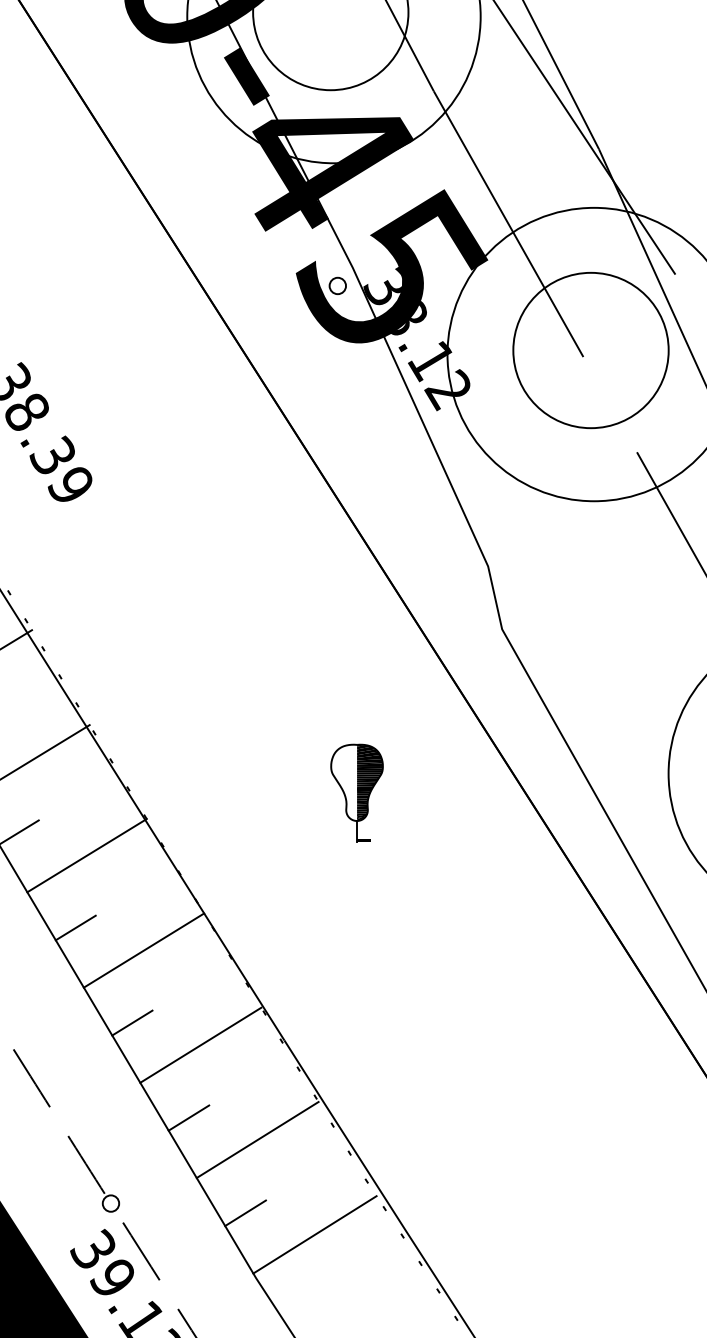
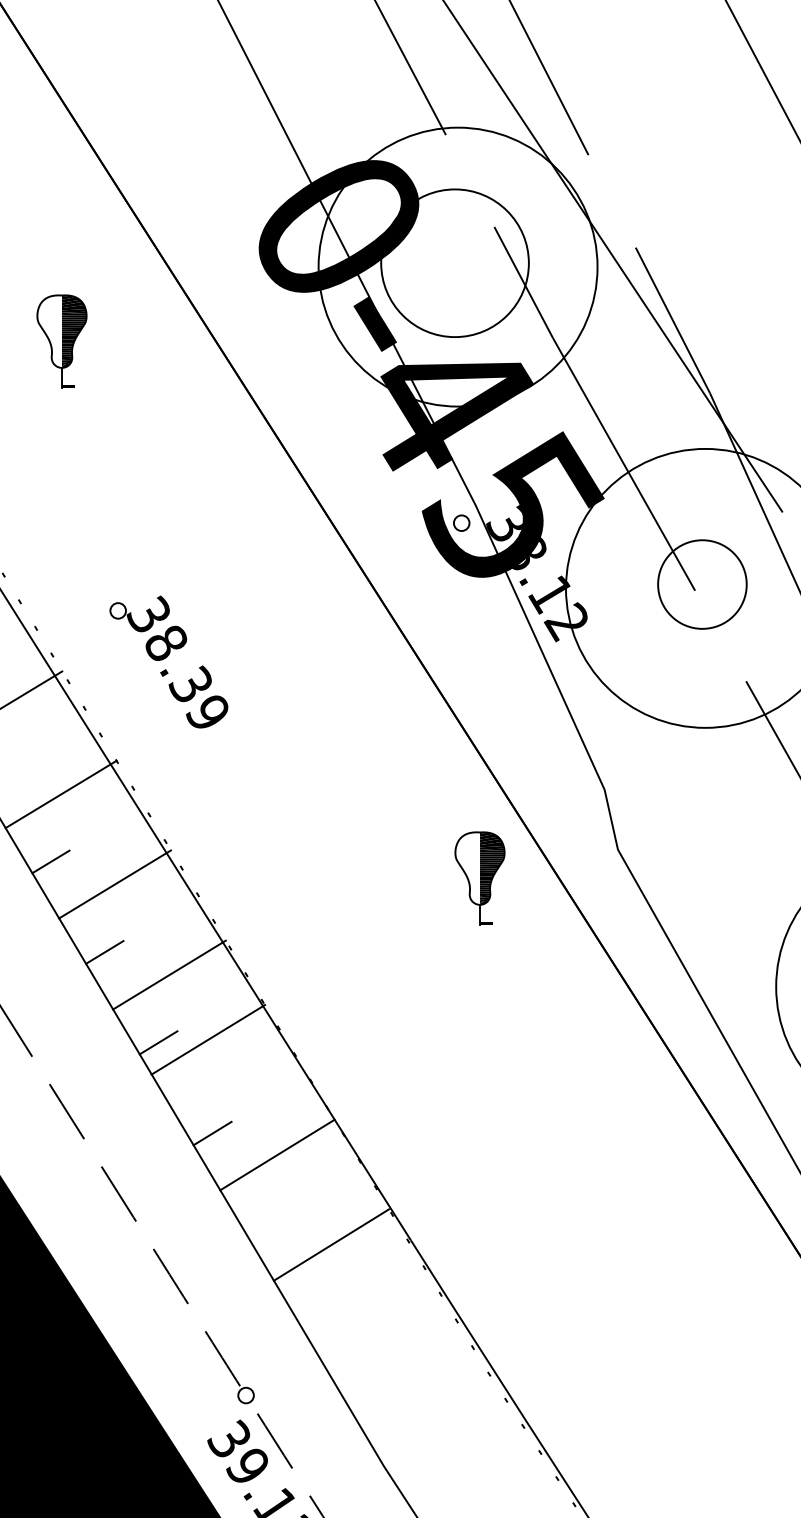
circle: (591, 350) -> (702, 584), size x0.6
part: (356, 793) -> (479, 878), moved
line: (87, 855) -> (208, 1039), moved
line: (132, 1022) -> (266, 1223), removed
line: (188, 1118) -> (319, 1314), removed
line: (257, 1139) -> (385, 1334), removed
line: (245, 1213) -> (373, 1404), removed
line: (314, 1235) -> (439, 1425), removed

